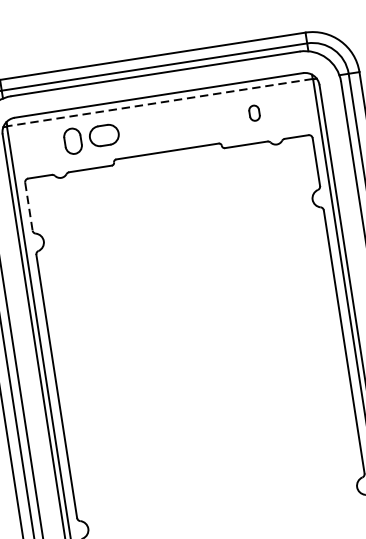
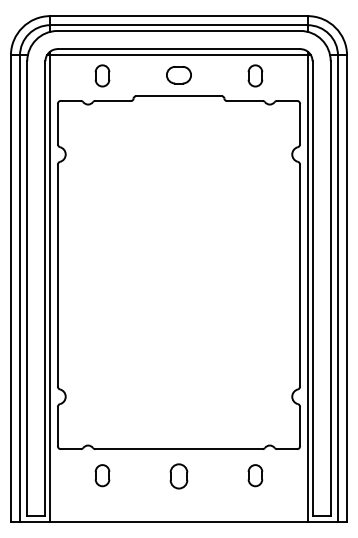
line: (160, 102) -> (179, 55), dashed -> solid
part: (254, 112) -> (255, 75), size x1.67
part: (103, 135) -> (178, 75), moved
line: (28, 207) -> (57, 124), dashed -> solid

